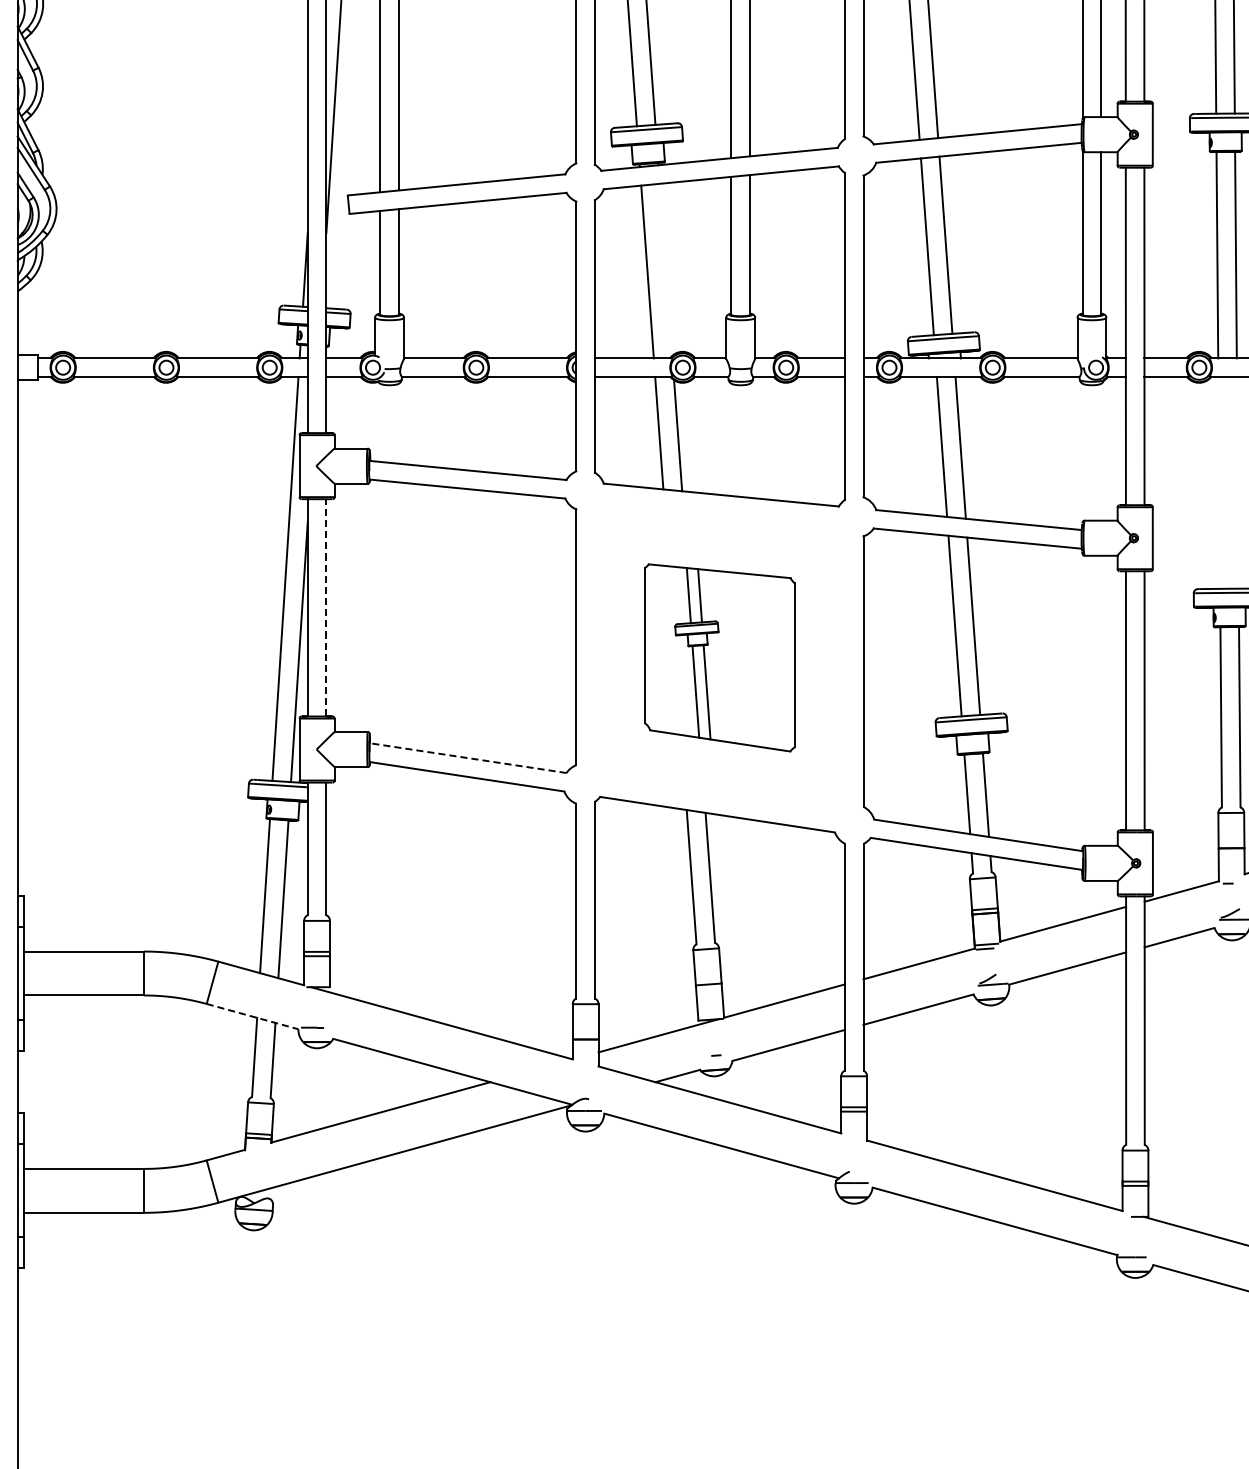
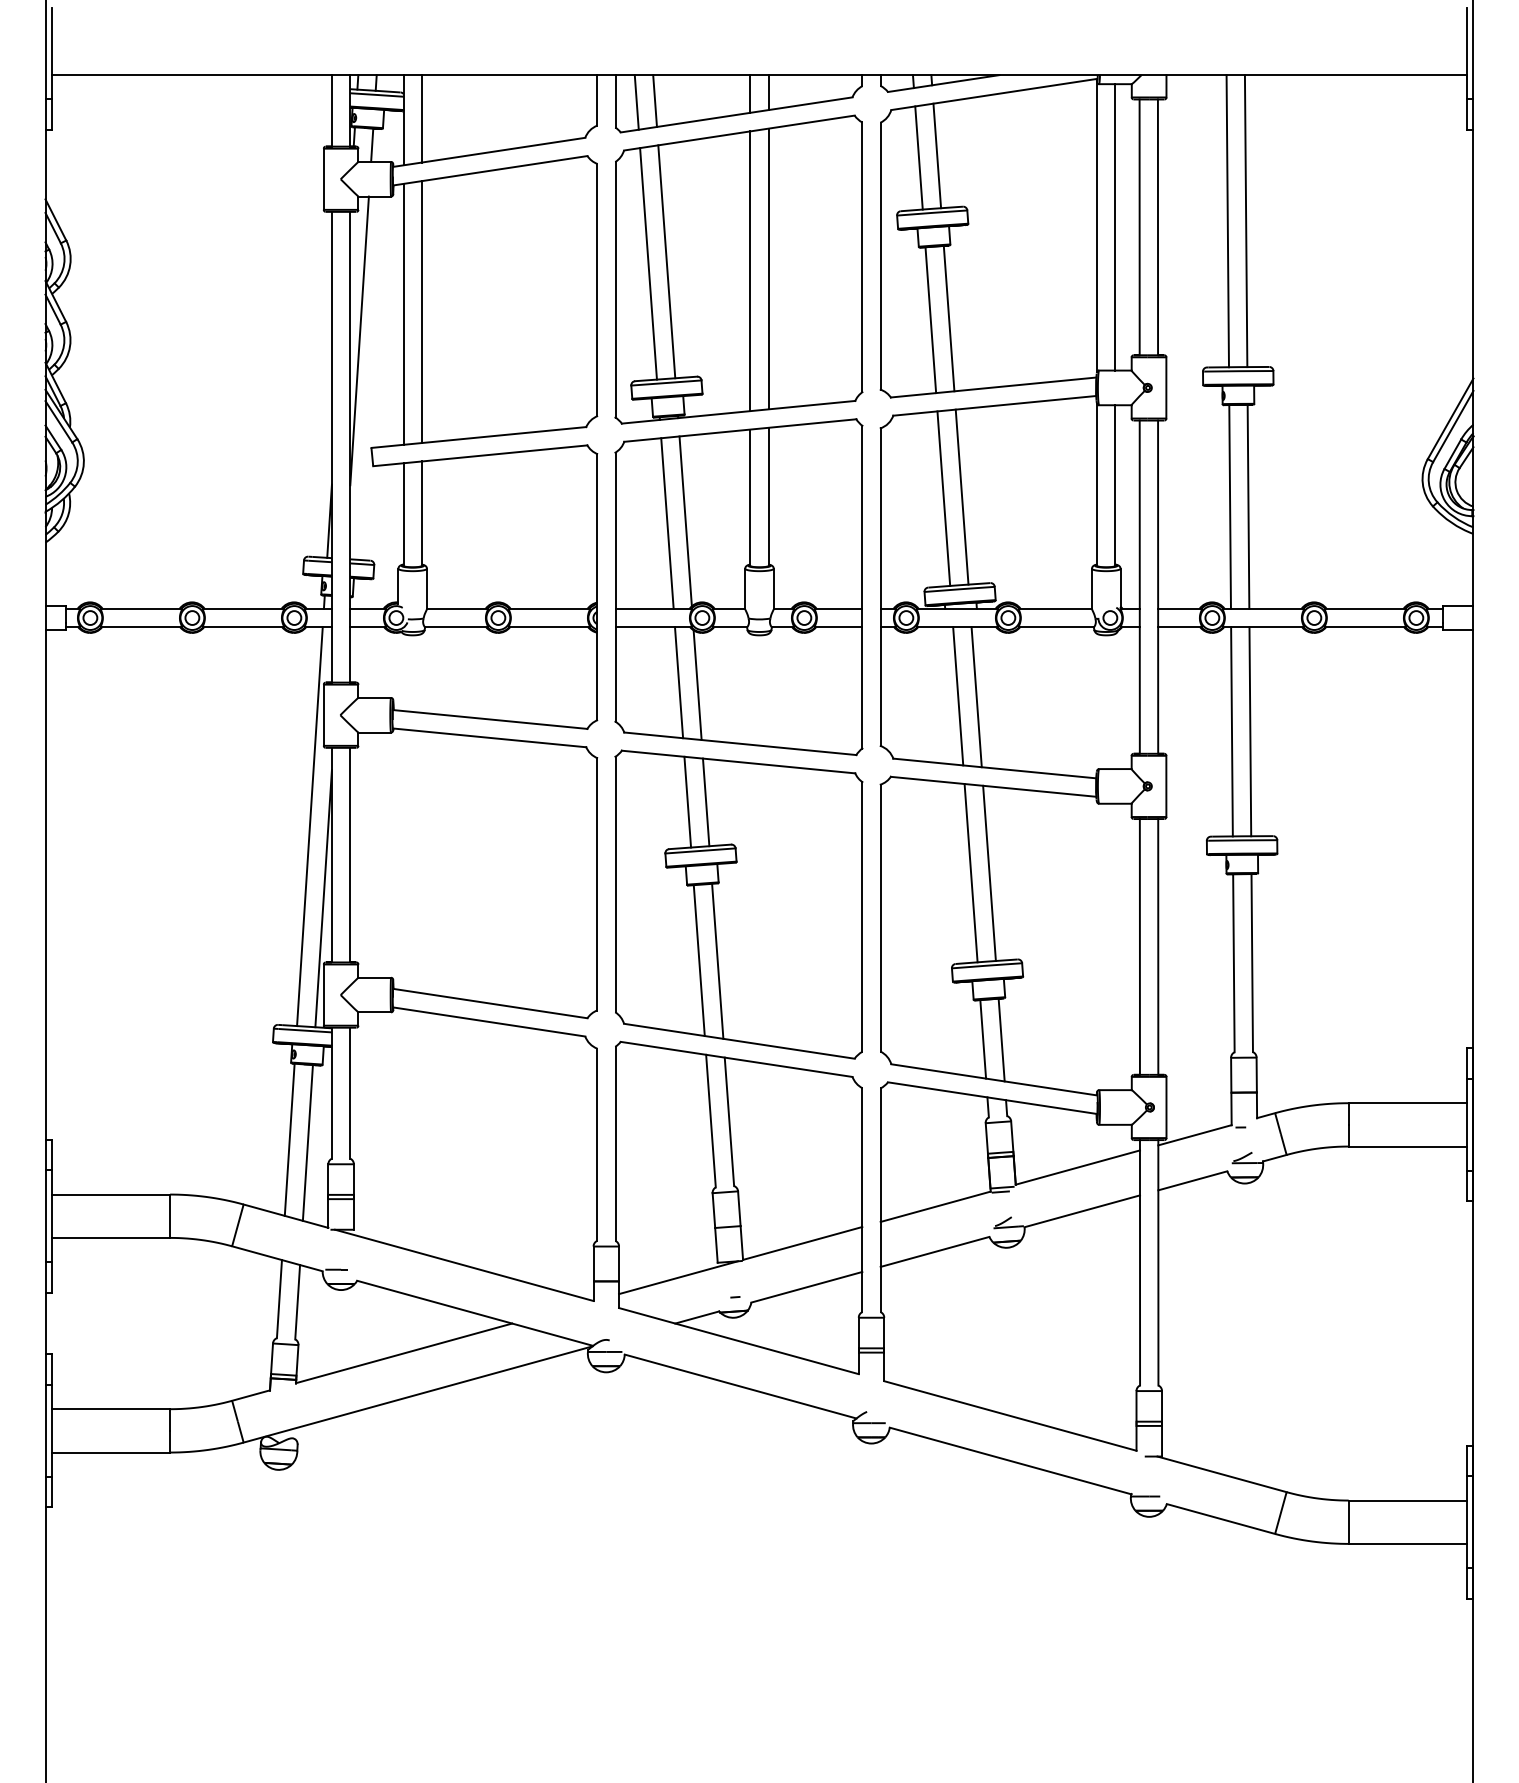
line: (665, 269) -> (685, 521), added
line: (1218, 482) -> (1231, 731), added
line: (1238, 482) -> (1250, 731), added
line: (326, 607) -> (350, 854), dashed -> solid
part: (719, 657) -> (738, 904), size x1.67
line: (467, 758) -> (489, 1003), dashed -> solid
line: (252, 1016) -> (277, 1258), dashed -> solid

